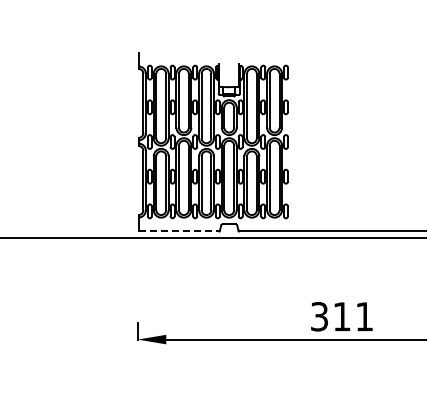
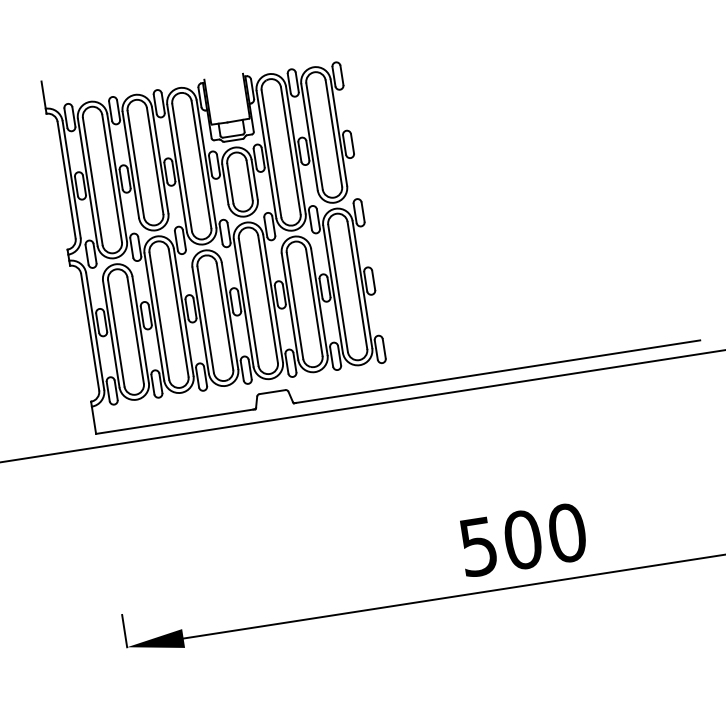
line: (178, 231) -> (174, 421), dashed -> solid
text: (342, 316) -> (523, 539), 311 -> 500

